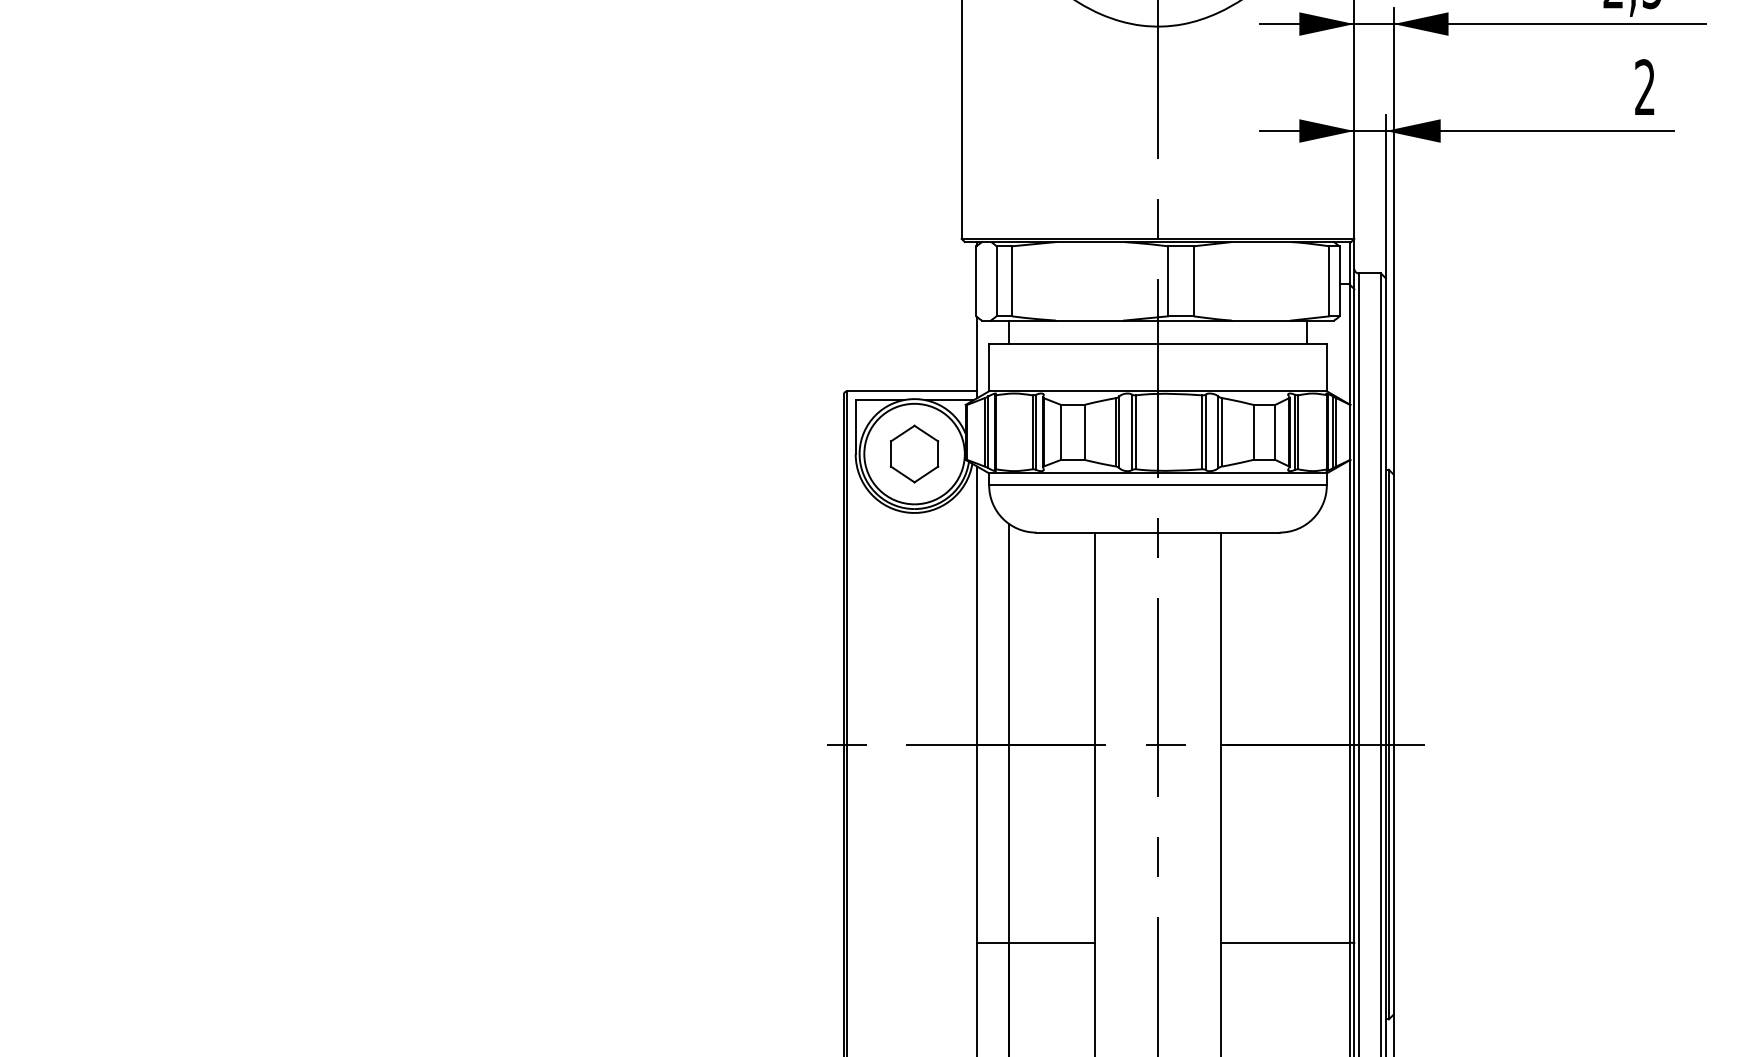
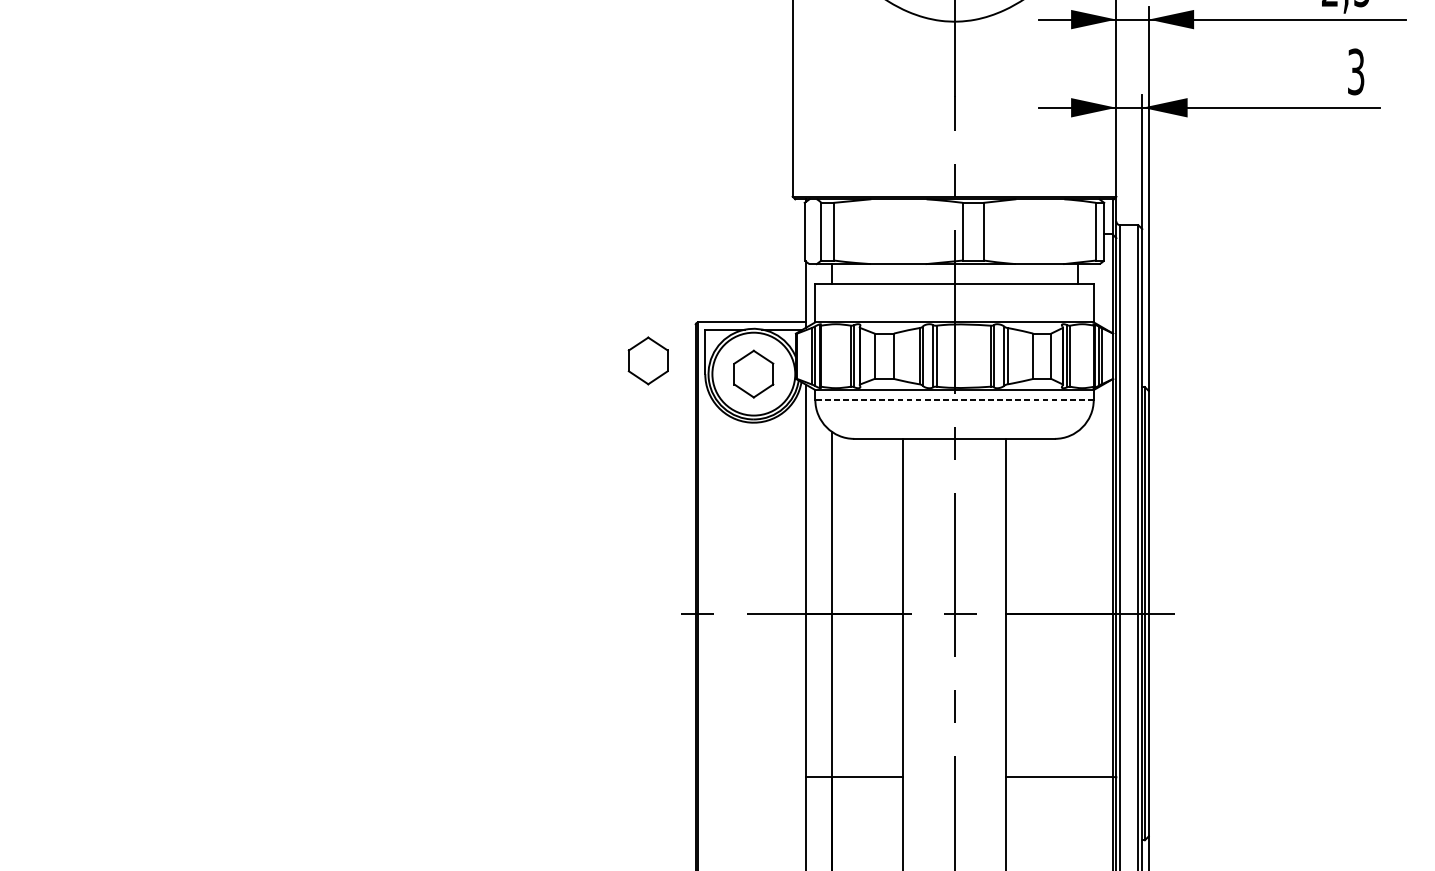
text: (1644, 87) -> (1355, 71), 2 -> 3
part: (786, 437) -> (648, 360), added
line: (1158, 485) -> (954, 400), solid -> dashed

